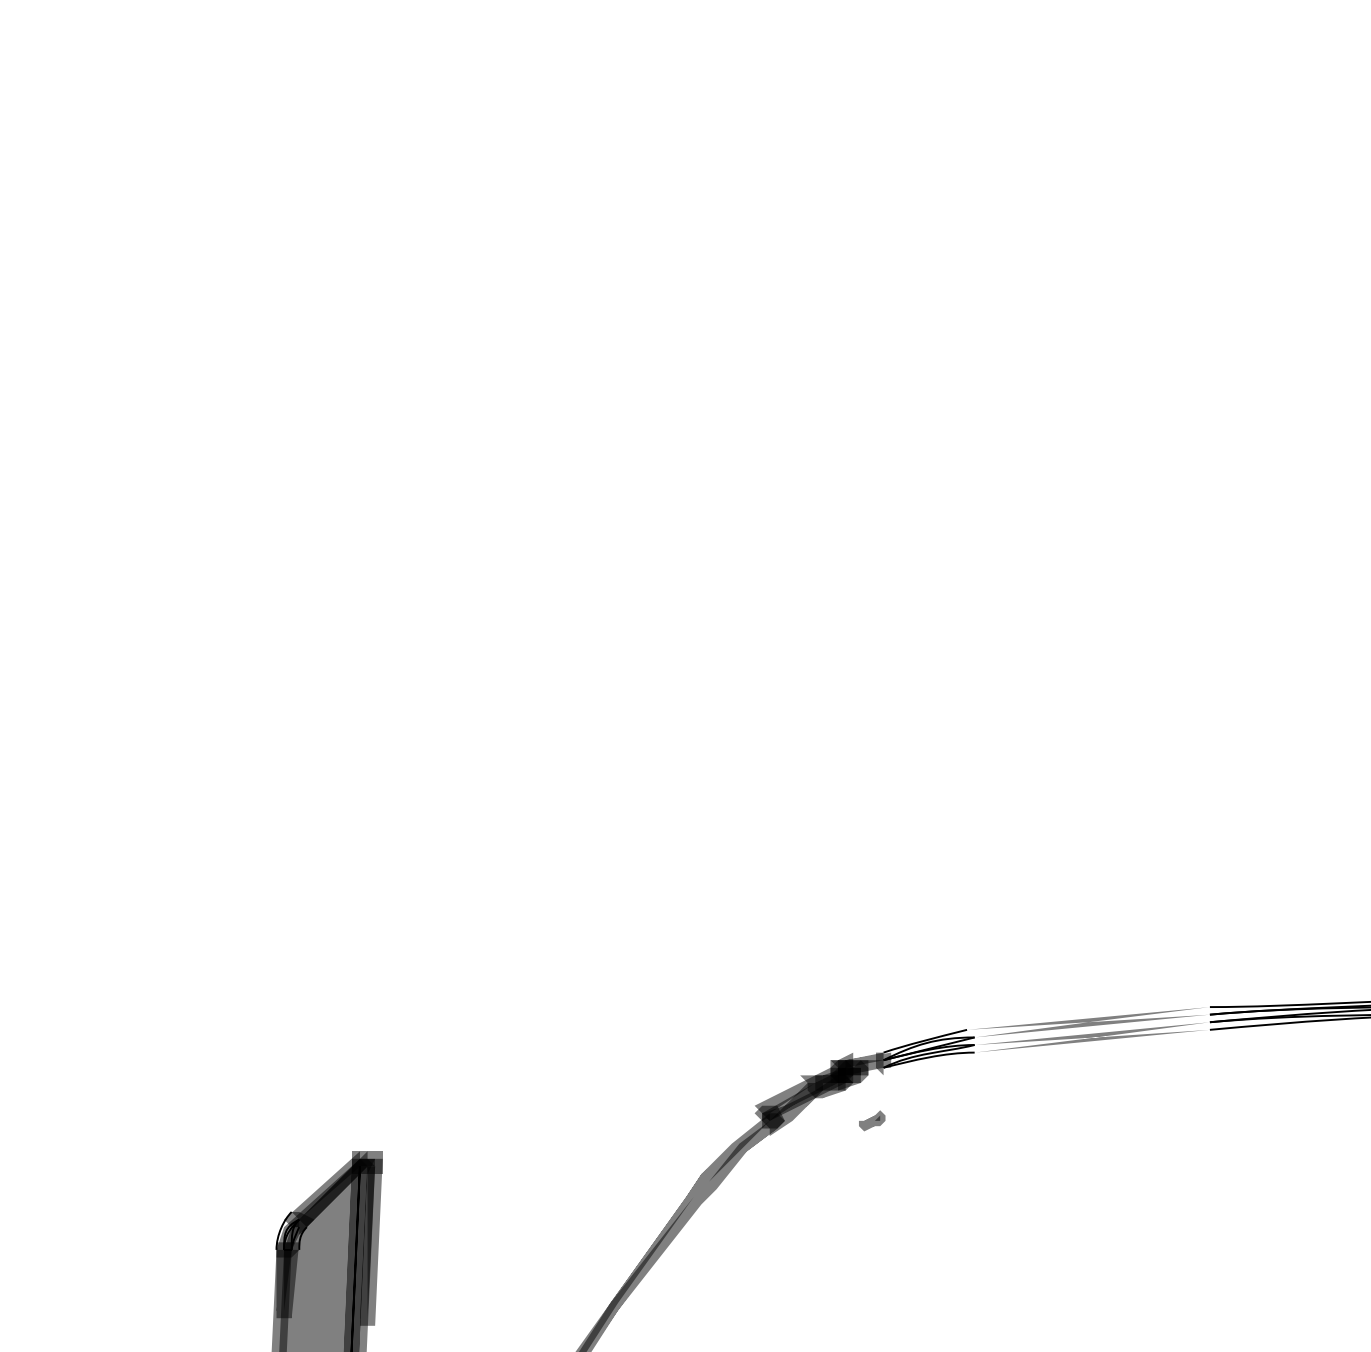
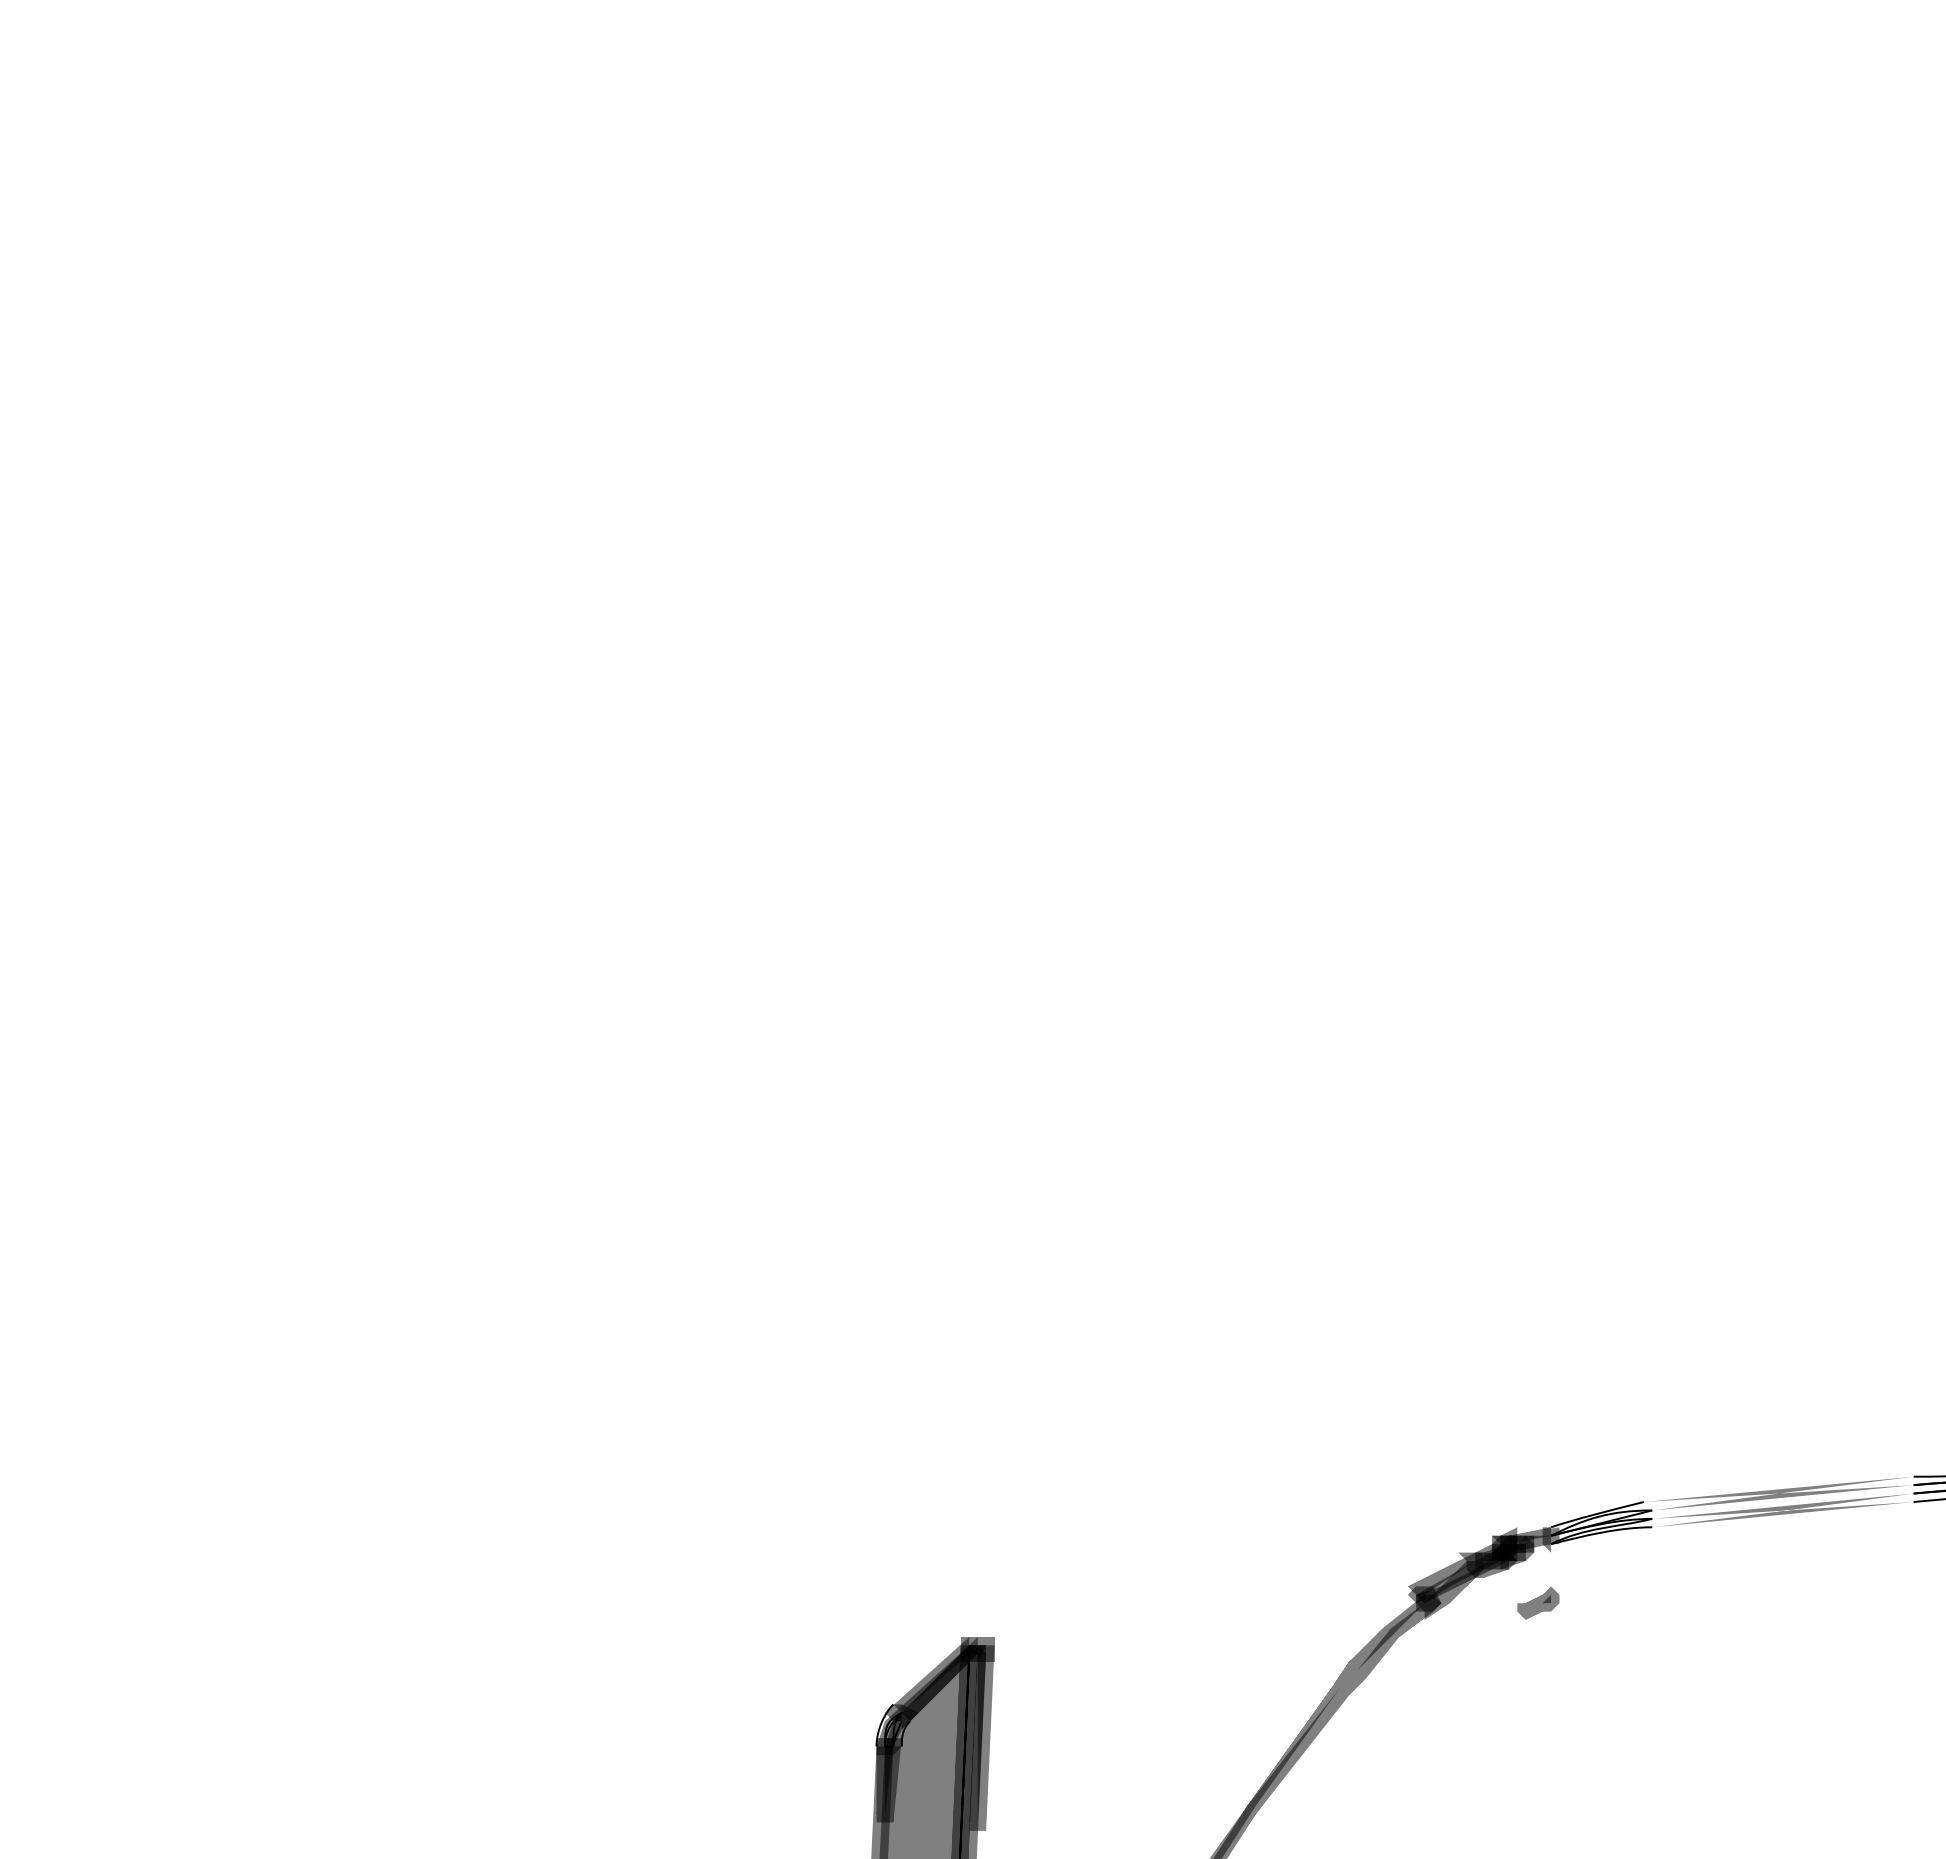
part: (872, 1120) -> (1538, 1602), size x1.43

